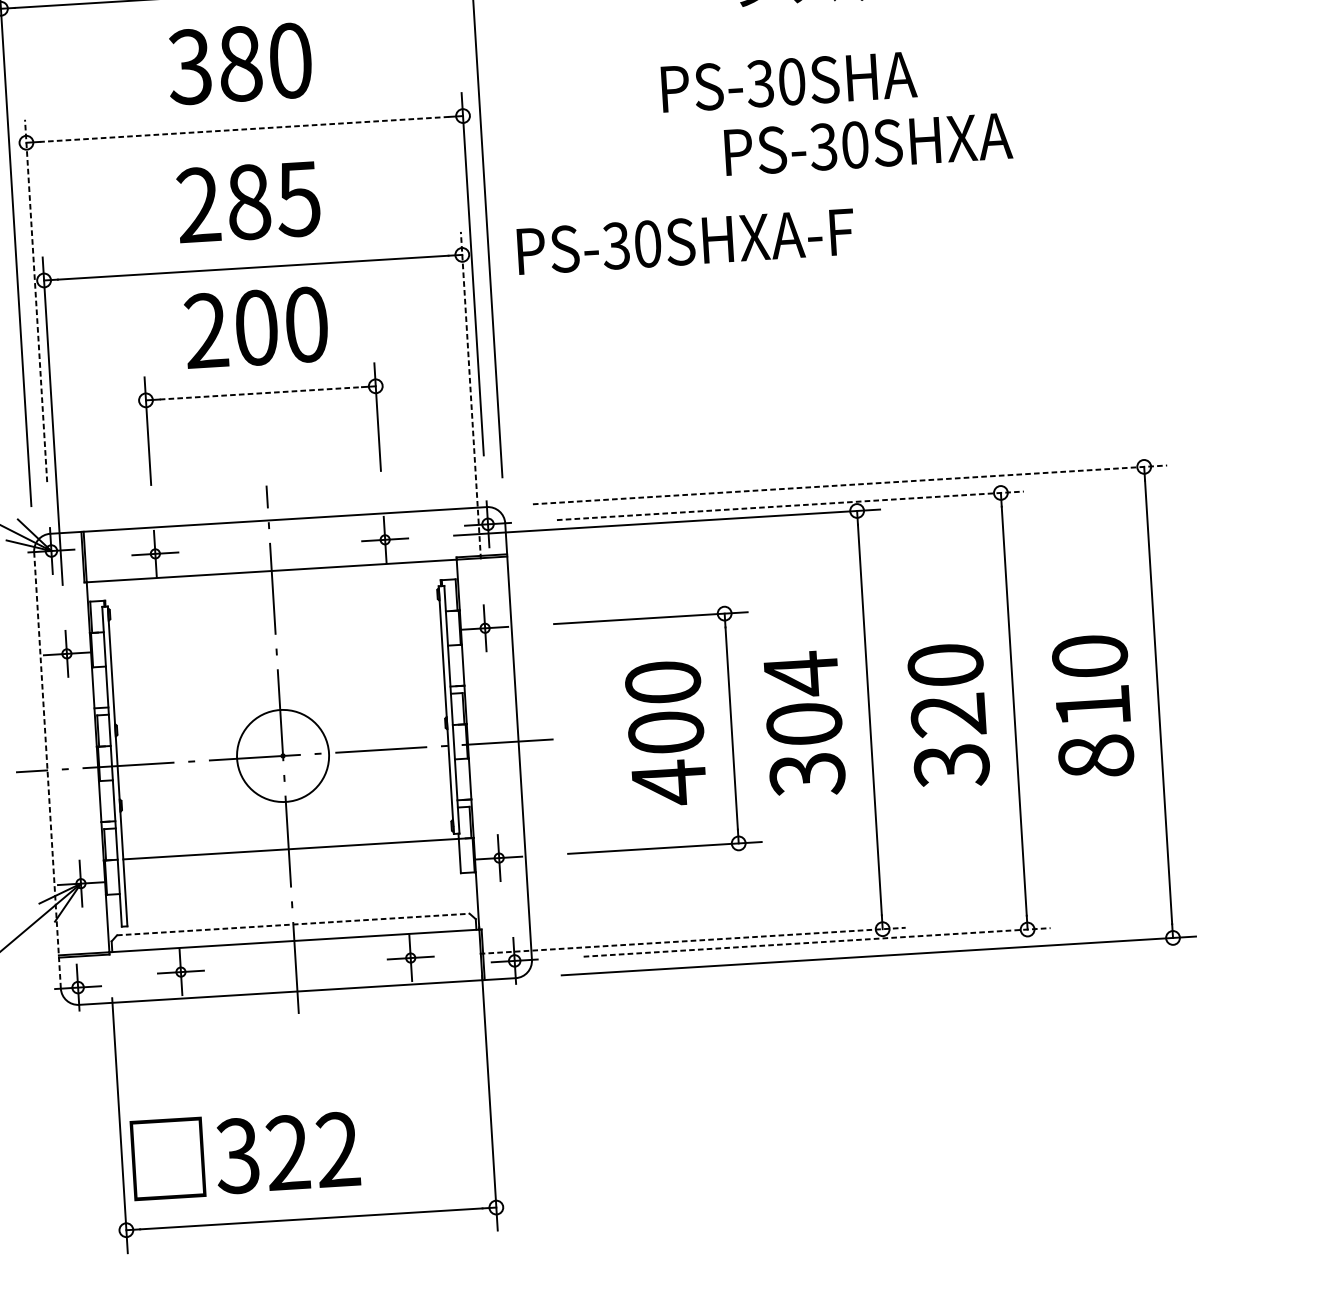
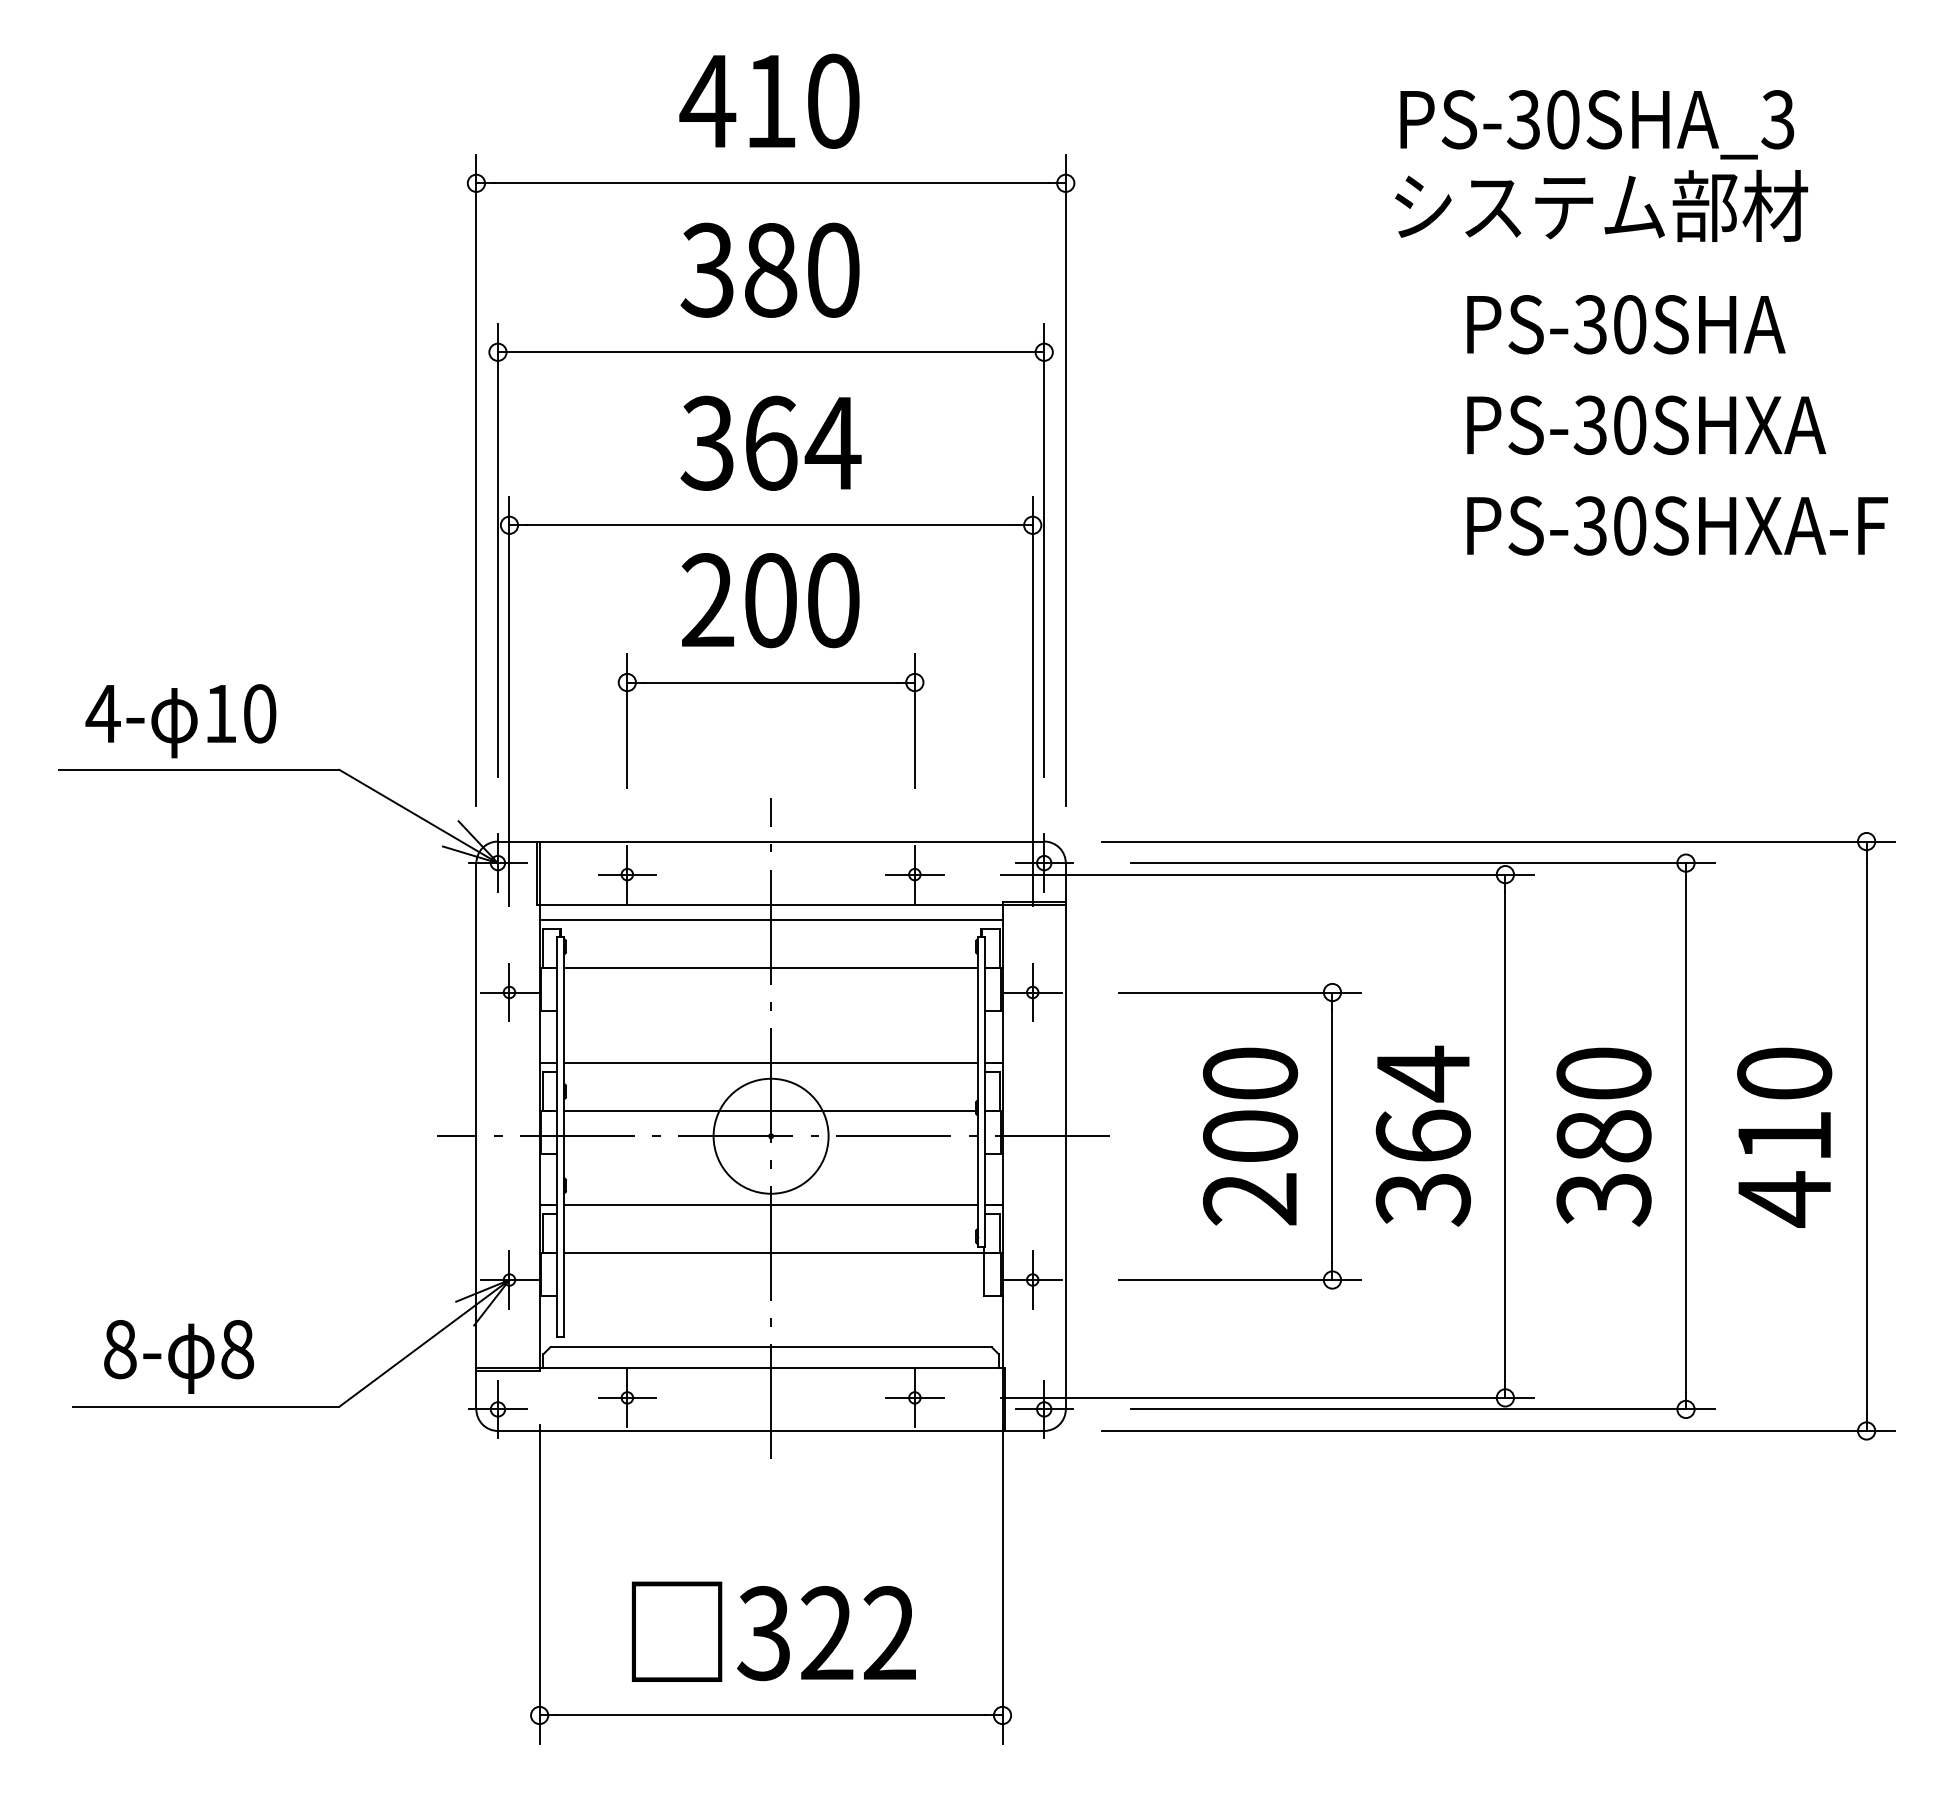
text: (789, 81) -> (1626, 324), moved
line: (245, 129) -> (771, 352), dashed -> solid
text: (868, 144) -> (1646, 425), moved
text: (248, 201) -> (770, 442), 285 -> 364
text: (685, 241) -> (1677, 525), moved
line: (35, 301) -> (497, 550), dashed -> solid
line: (261, 393) -> (771, 682), dashed -> solid
line: (470, 395) -> (1032, 701), dashed -> solid
line: (849, 484) -> (1498, 841), dashed -> solid
line: (791, 506) -> (1423, 863), dashed -> solid
line: (272, 583) -> (770, 920), added
line: (275, 621) -> (772, 968), added
line: (279, 697) -> (771, 1062), added
text: (948, 715) -> (1603, 1136), 320 -> 380
text: (803, 723) -> (1422, 1135), 304 -> 364
line: (280, 735) -> (769, 1110), added
text: (1096, 756) -> (1784, 1199), 810 -> 410
line: (47, 770) -> (476, 1136), dashed -> solid
text: (668, 783) -> (1249, 1199), 400 -> 200
line: (286, 810) -> (771, 1204), added
line: (293, 924) -> (771, 1347), dashed -> solid
line: (692, 940) -> (1267, 1397), dashed -> solid
line: (817, 942) -> (1423, 1409), dashed -> solid
text: (245, 1153) -> (773, 1631), moved

